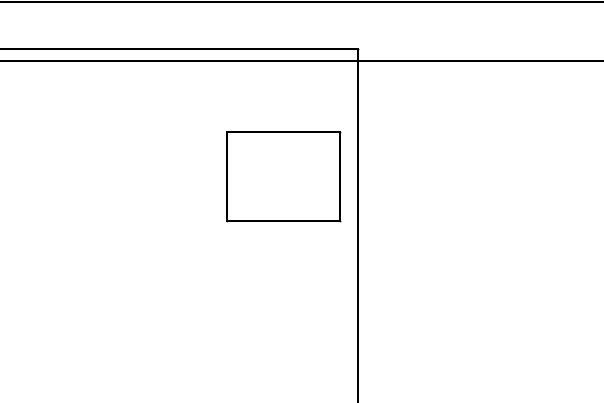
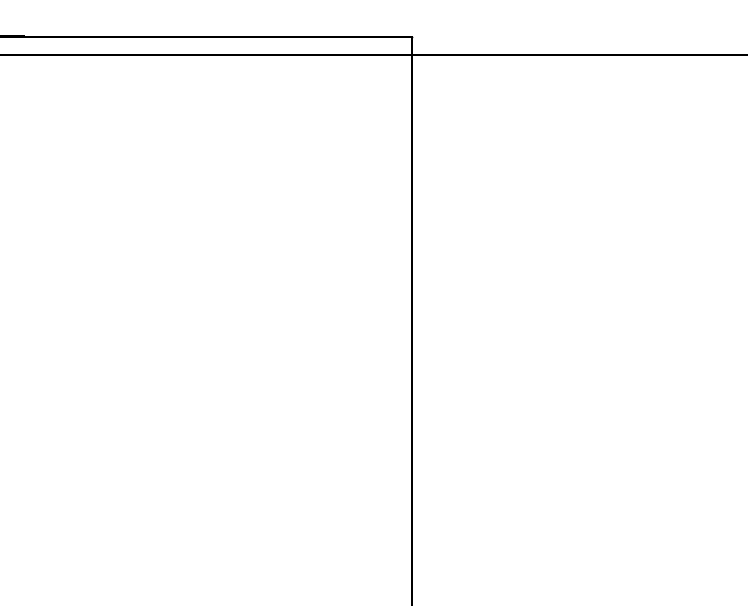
part: (283, 176) -> (299, 228), removed

